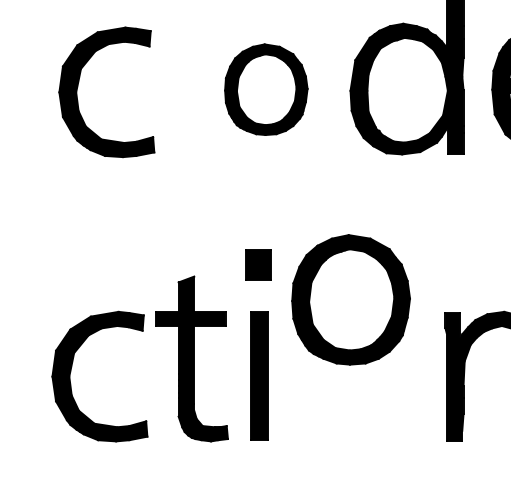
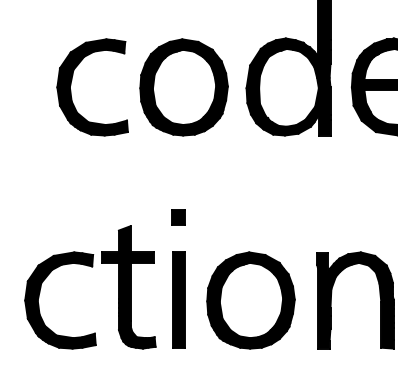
part: (78, 89) -> (71, 85), moved
part: (265, 89) -> (183, 87), size x1.43
part: (258, 264) -> (178, 217), size x0.71
part: (350, 299) -> (250, 300), moved

